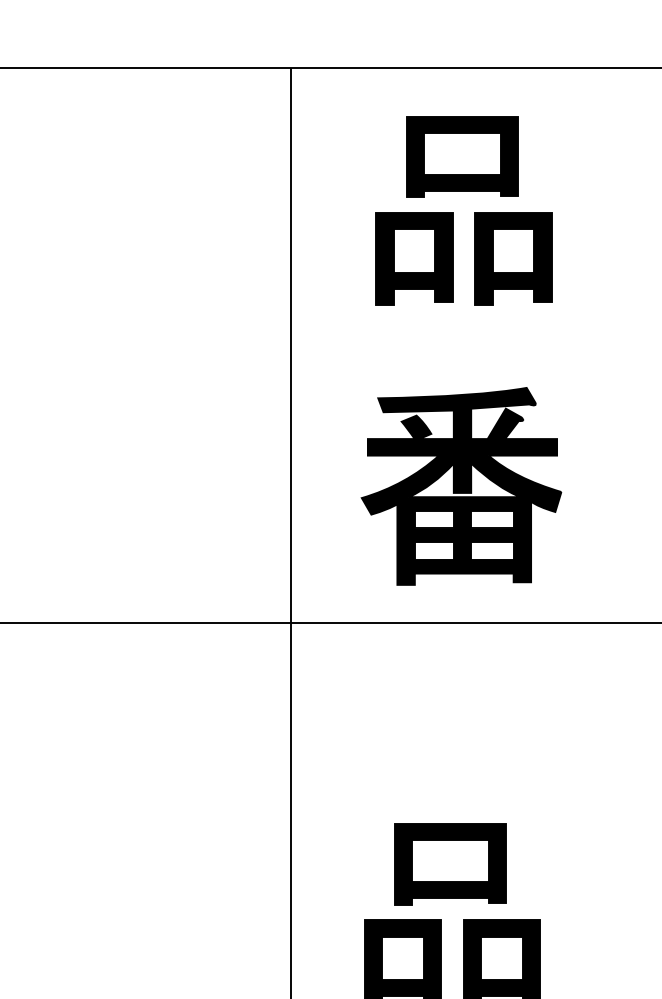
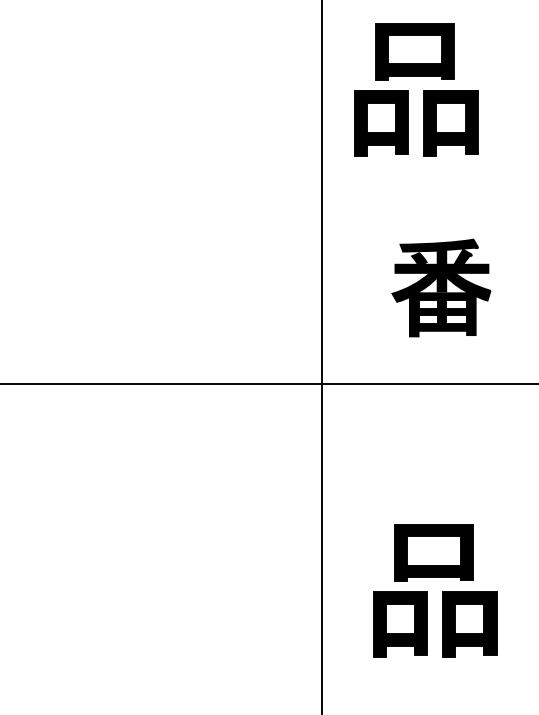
part: (474, 212) -> (423, 90), moved
part: (461, 485) -> (441, 287), size x0.7

